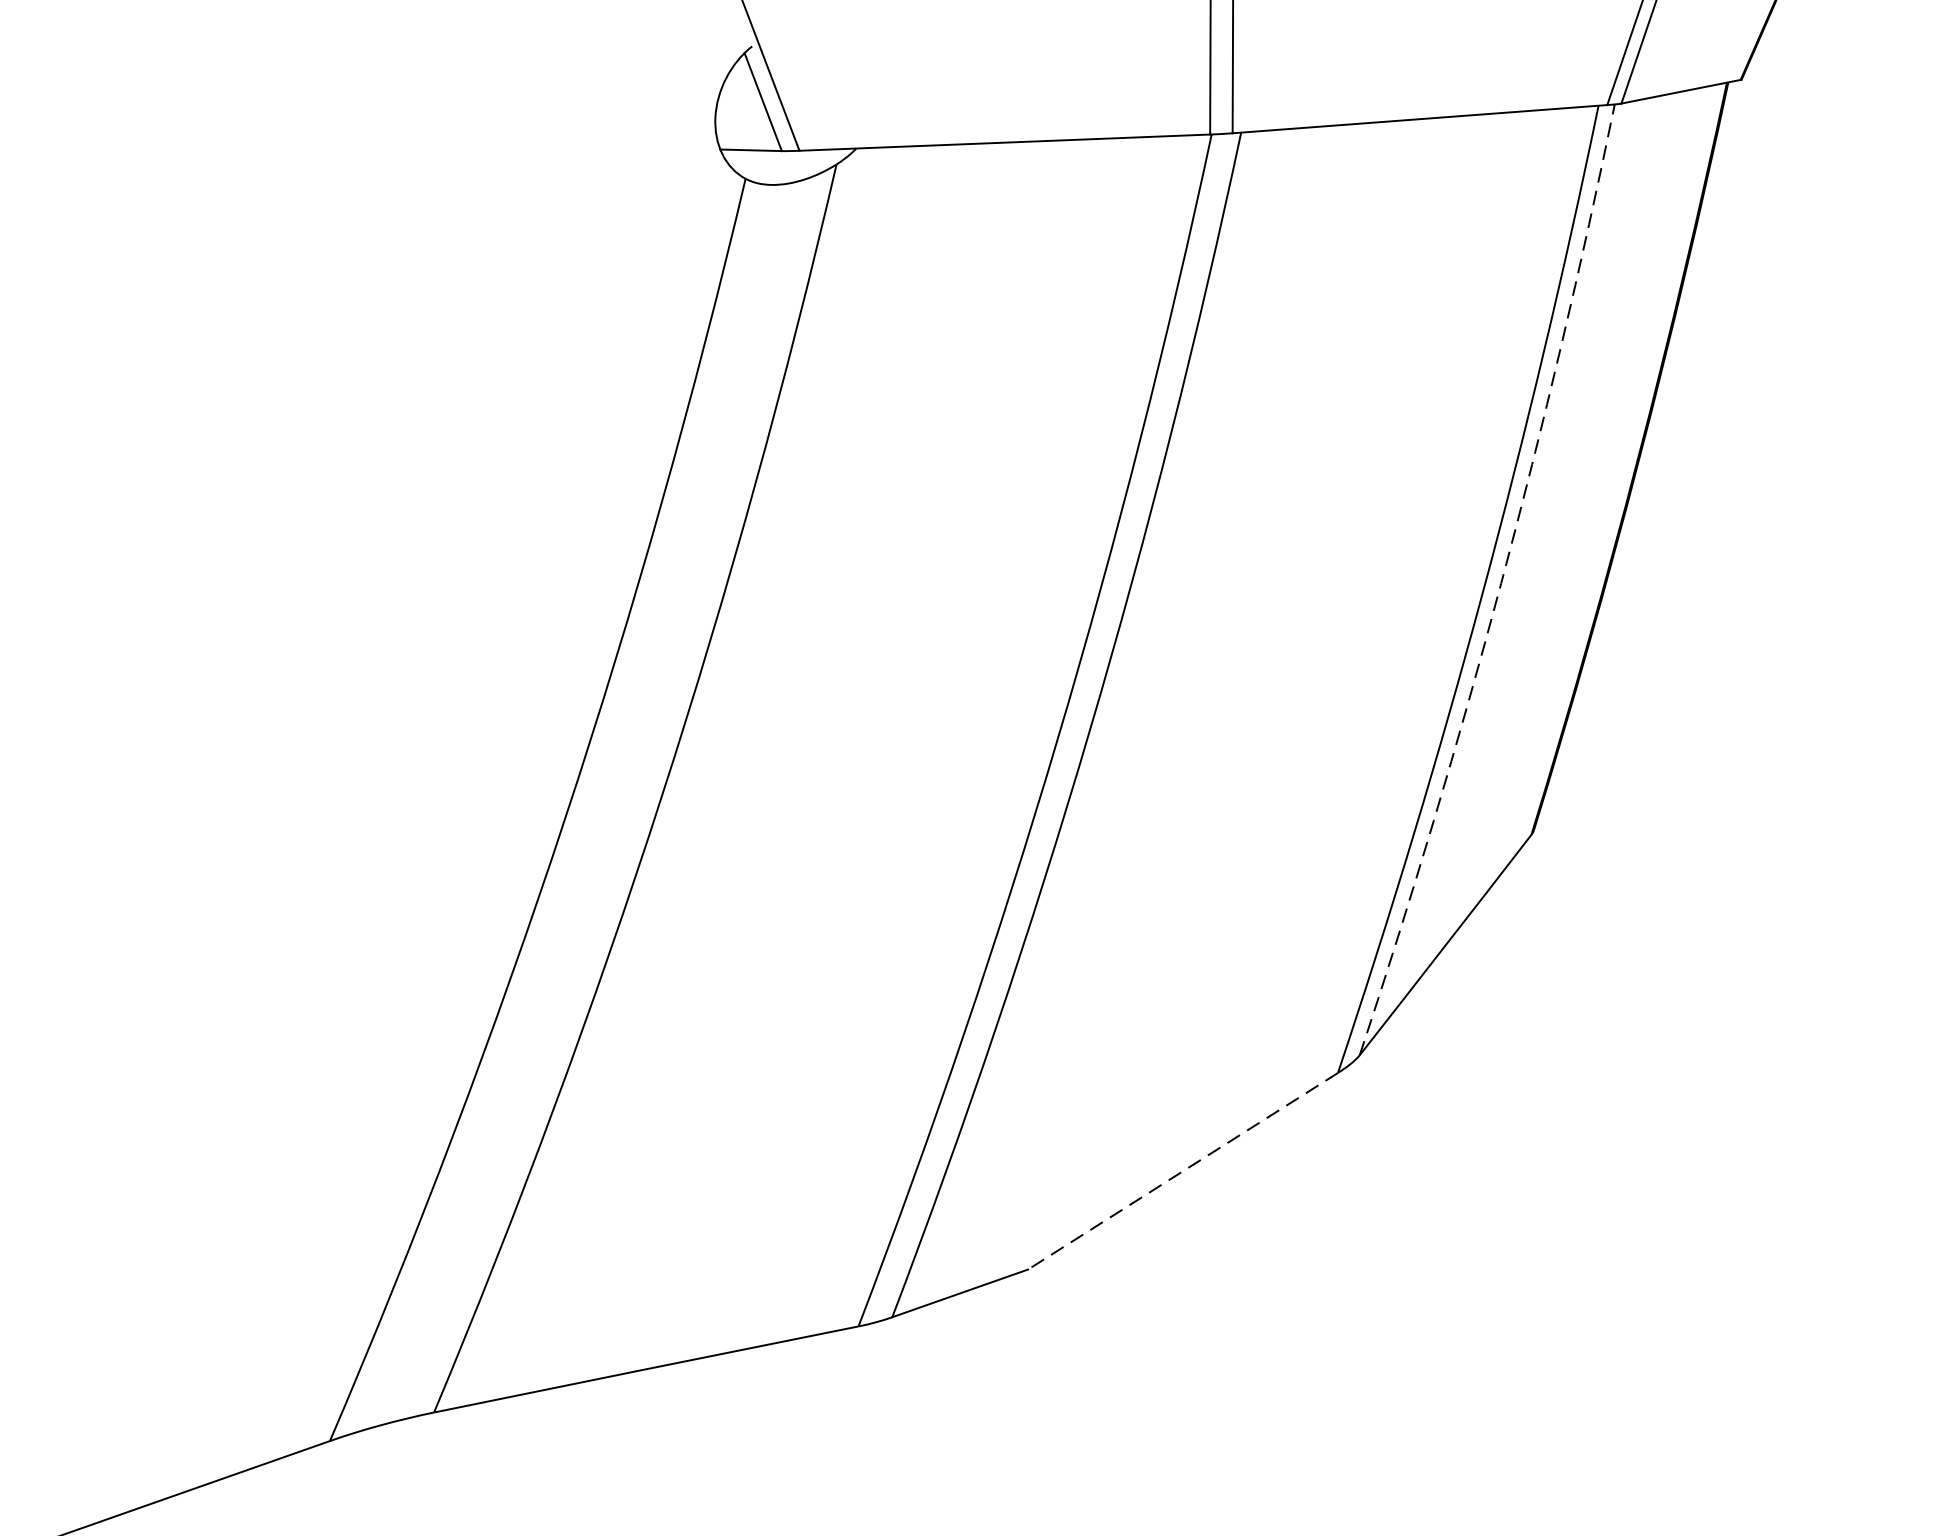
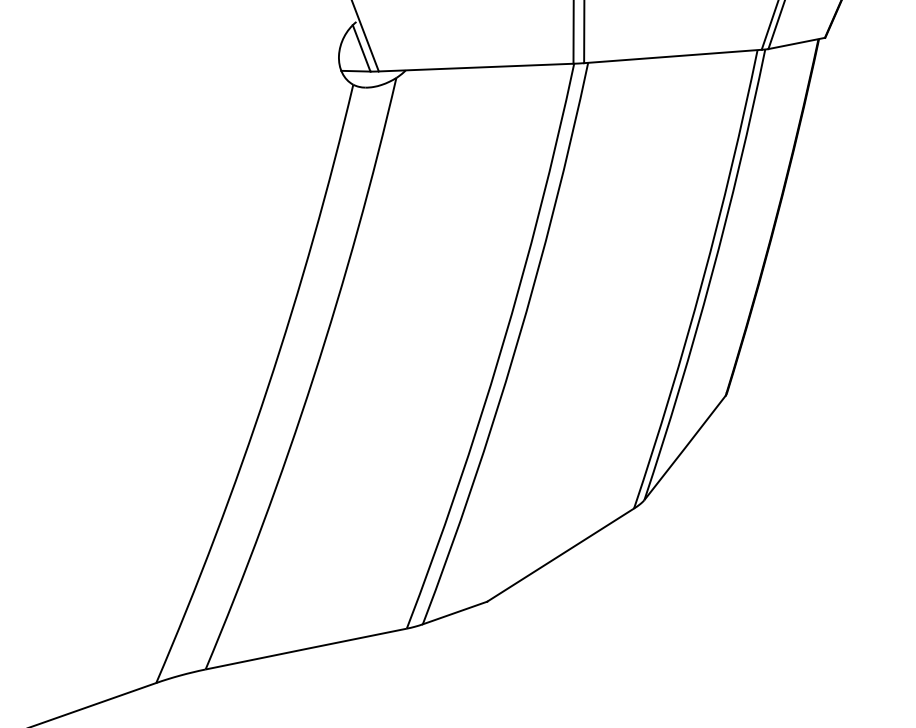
arc: (1501, 583) -> (711, 276), dashed -> solid
line: (1182, 1172) -> (560, 555), dashed -> solid

